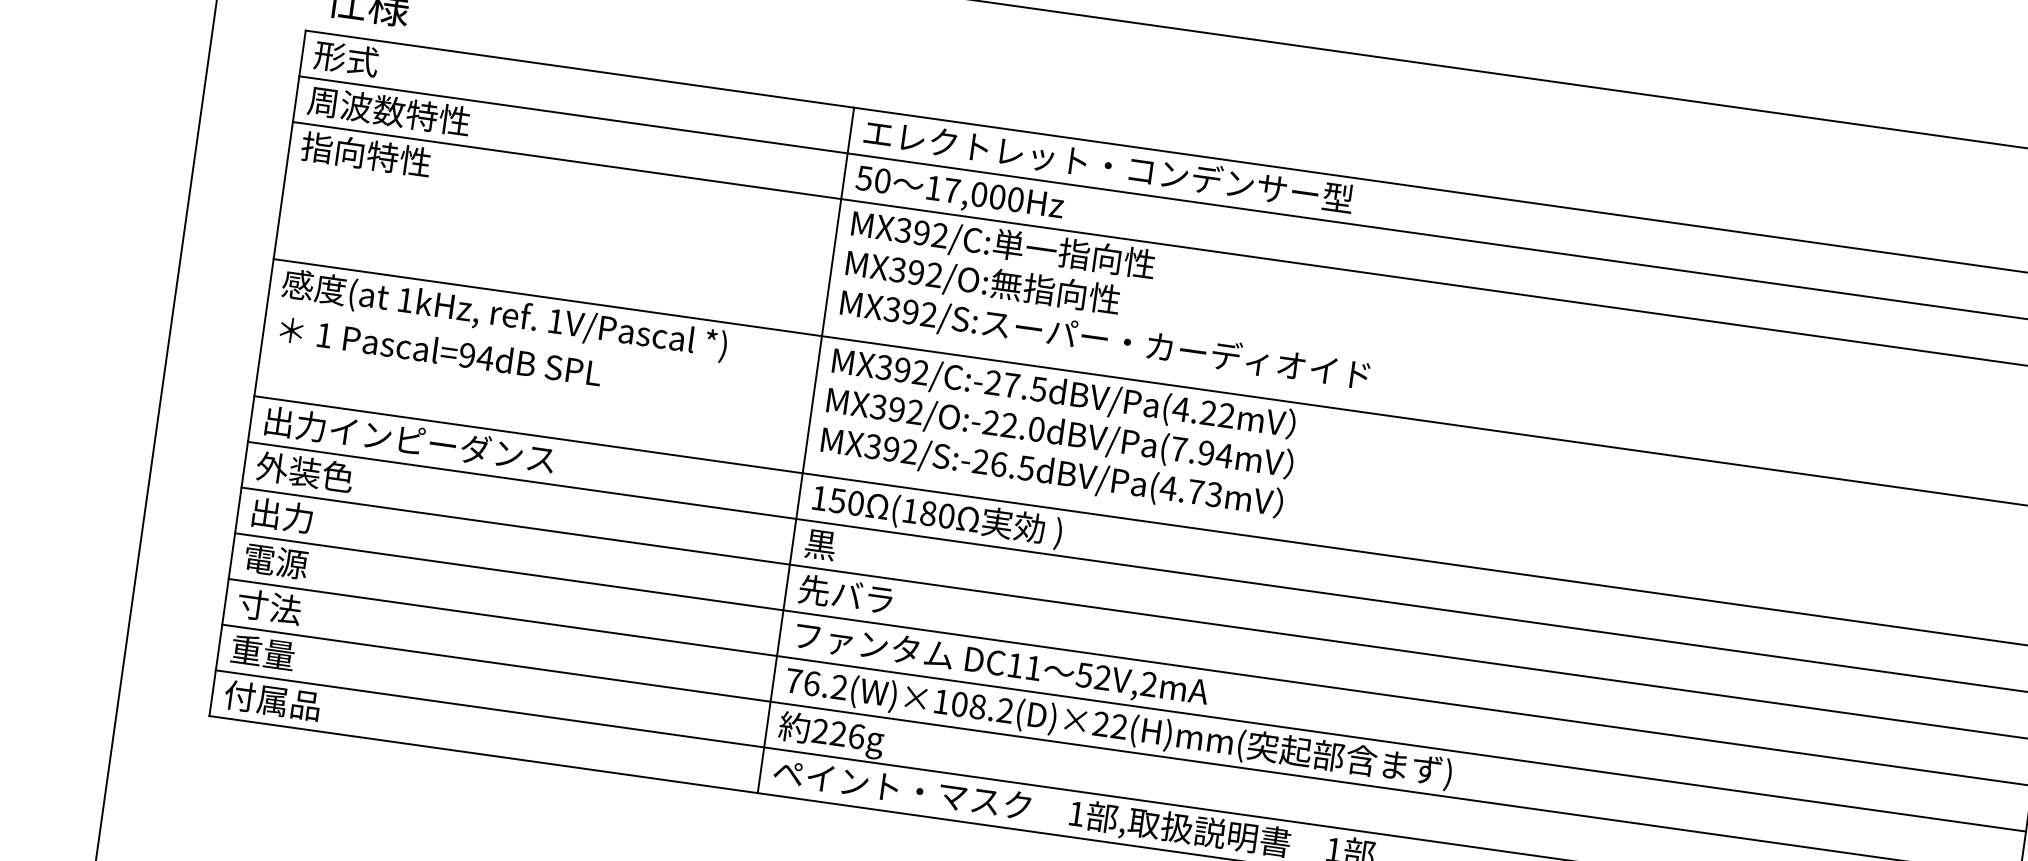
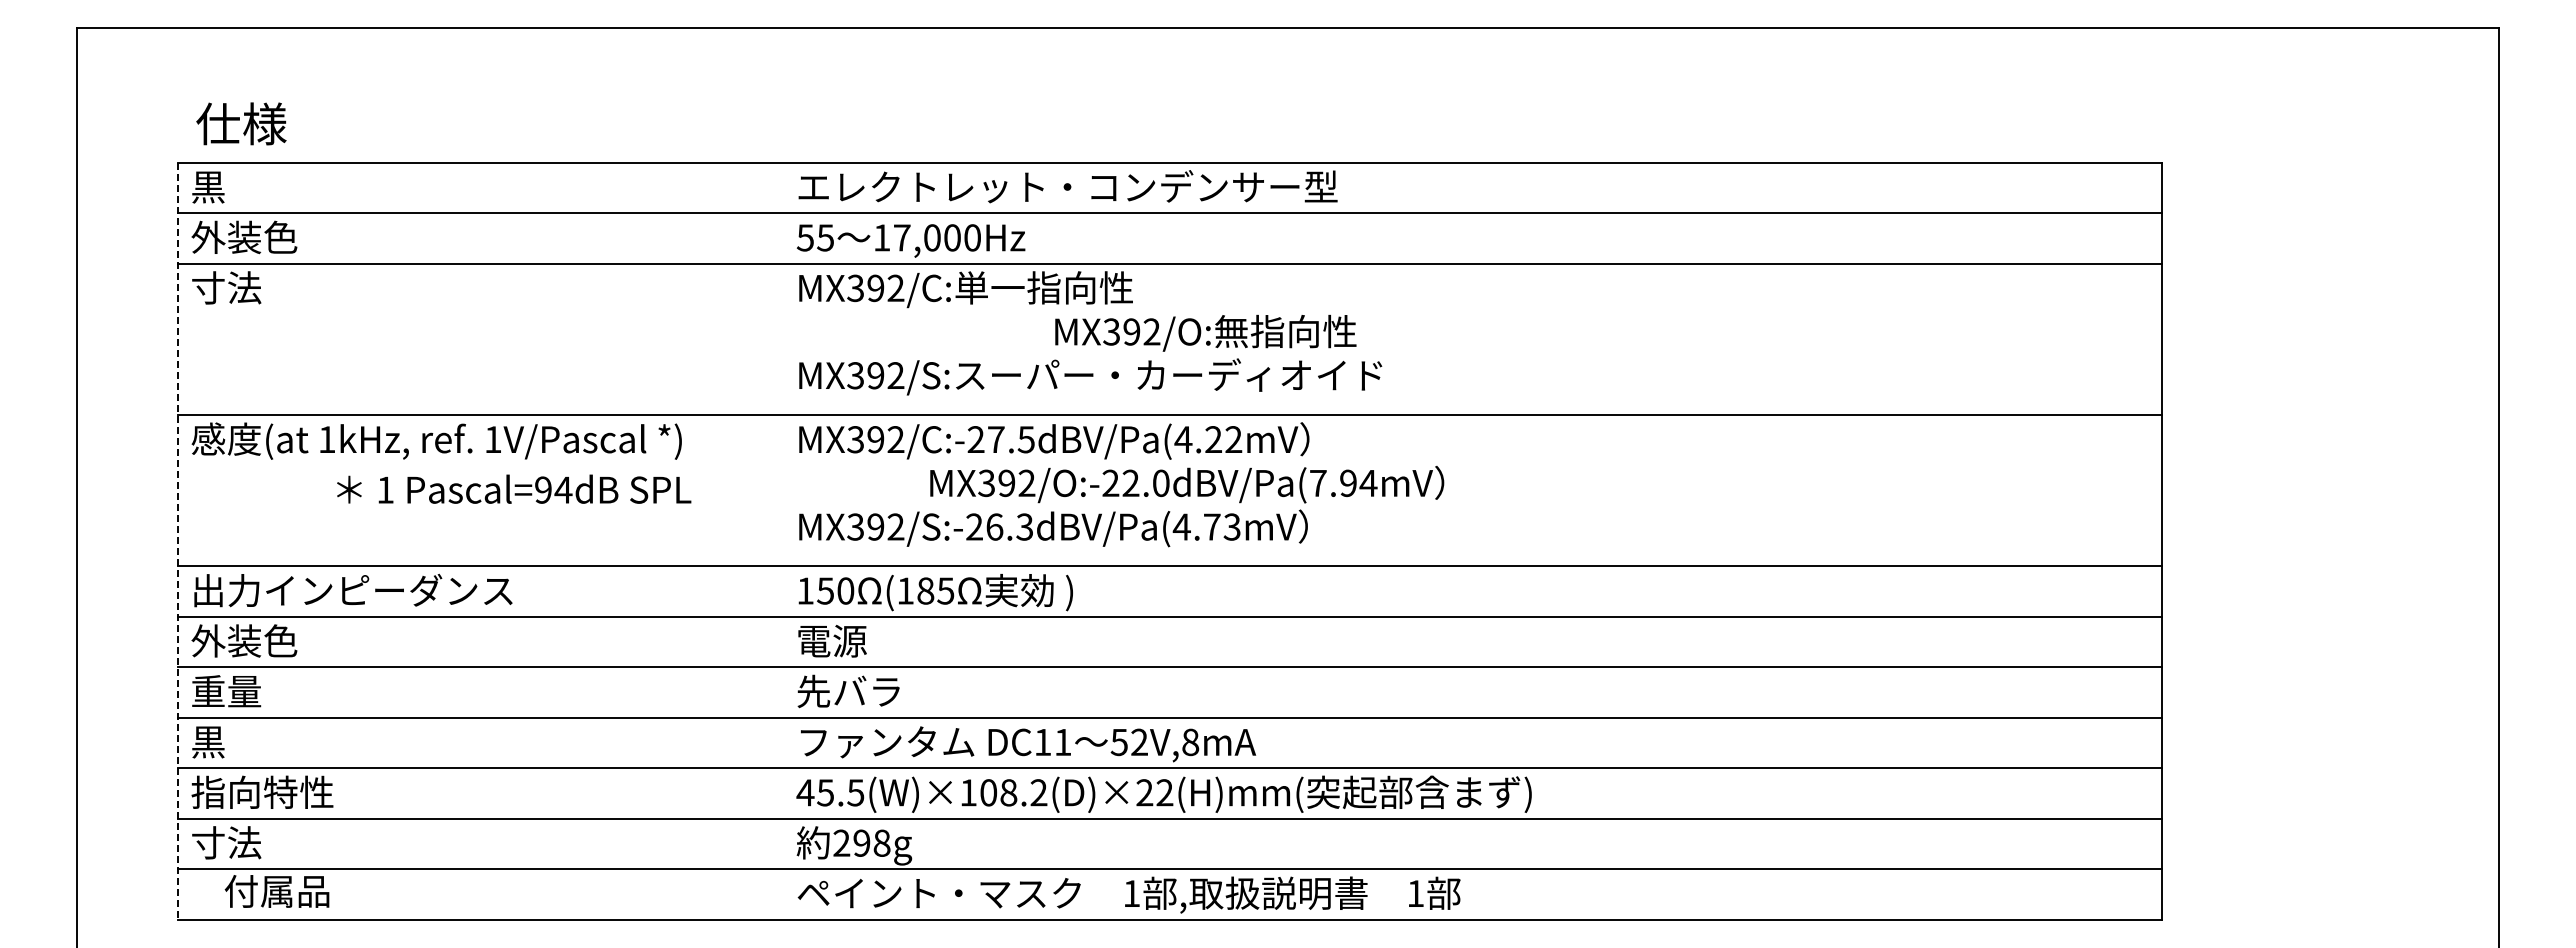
text: (346, 58) -> (226, 186), 形式 -> 黒
text: (388, 111) -> (280, 237), 周波数特性 -> 外装色
text: (366, 154) -> (262, 287), 指向特性 -> 寸法
text: (882, 180) -> (825, 237), 50 -> 55
text: (982, 282) -> (1205, 332), moved
text: (441, 350) -> (514, 488), moved
line: (257, 373) -> (178, 541), solid -> dashed
text: (1060, 433) -> (1187, 484), moved
line: (806, 449) -> (783, 540), removed
text: (1026, 467) -> (1024, 526), MX392/S:-26.5dBV/Pa(4.73mV -> MX392/S:-26.3dBV/Pa(4.73mV
text: (282, 515) -> (226, 691), 出力 -> 重量
text: (946, 515) -> (945, 590), (180 -> (185
text: (836, 546) -> (831, 640), 黒 -> 電源
text: (275, 560) -> (226, 741), 電源 -> 黒
text: (302, 611) -> (262, 792), 寸法 -> 指向特性
text: (263, 652) -> (226, 842), 重量 -> 寸法
text: (816, 683) -> (830, 792), 76.2(W)×108.2(D)×22(H)mm( -> 45.5(W)×108.2(D)×22(H)mm(
text: (1148, 684) -> (1190, 742), 52V,2mA -> 52V,8mA
text: (271, 700) -> (276, 891), moved
text: (847, 734) -> (871, 842), 226g -> 298g

